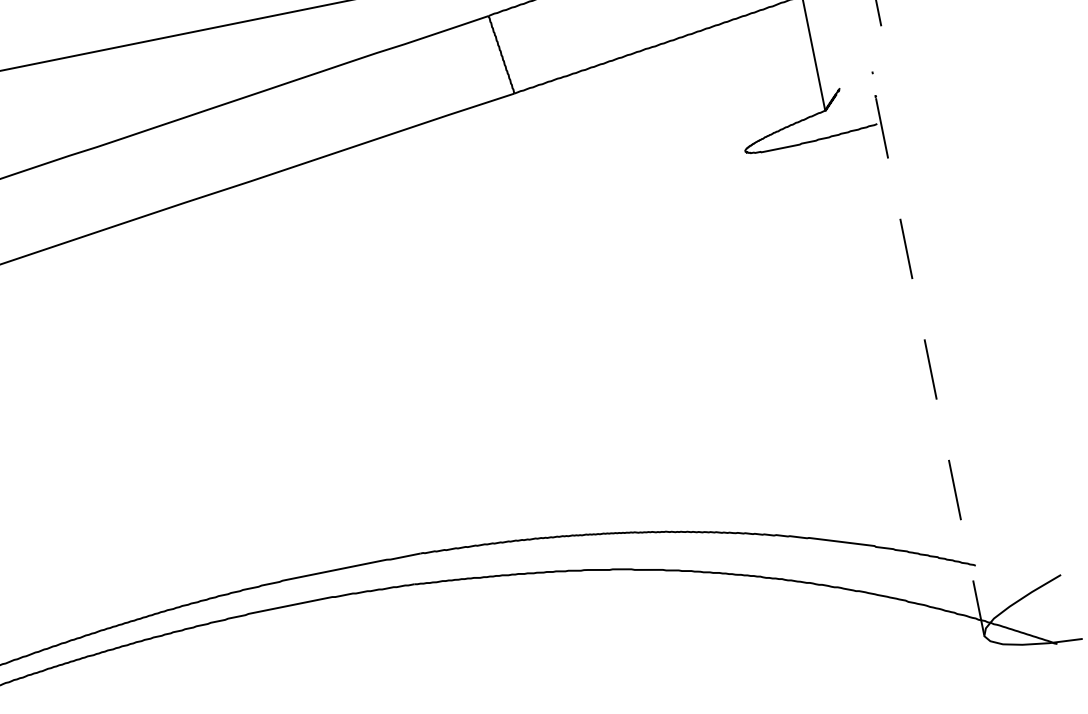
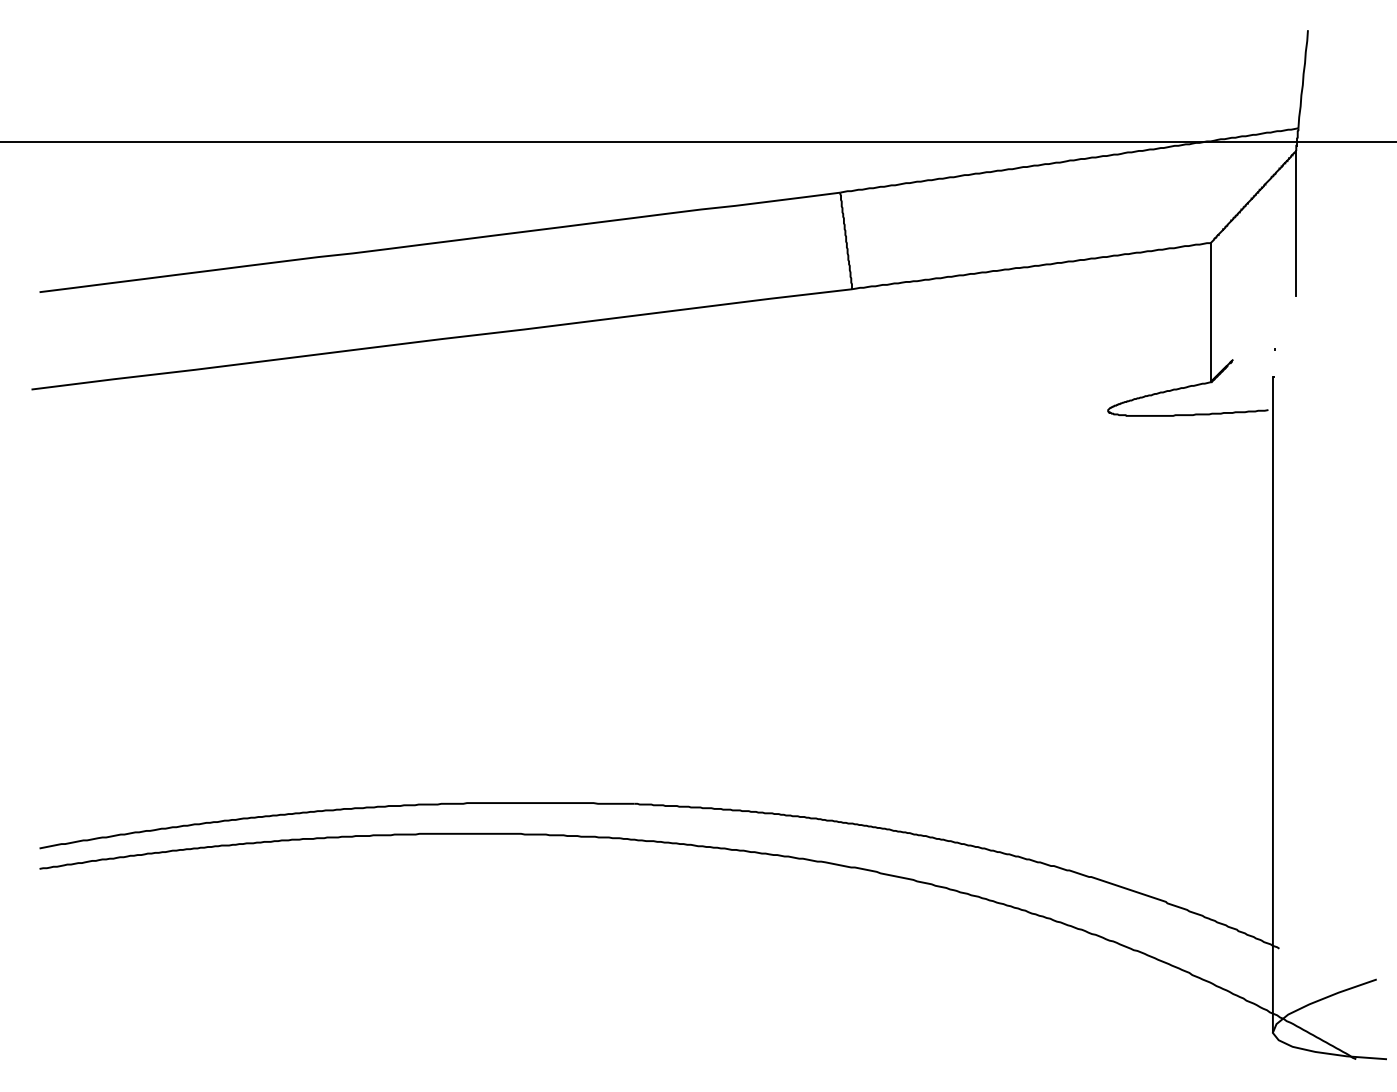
line: (929, 367) -> (1272, 706), dashed -> solid

